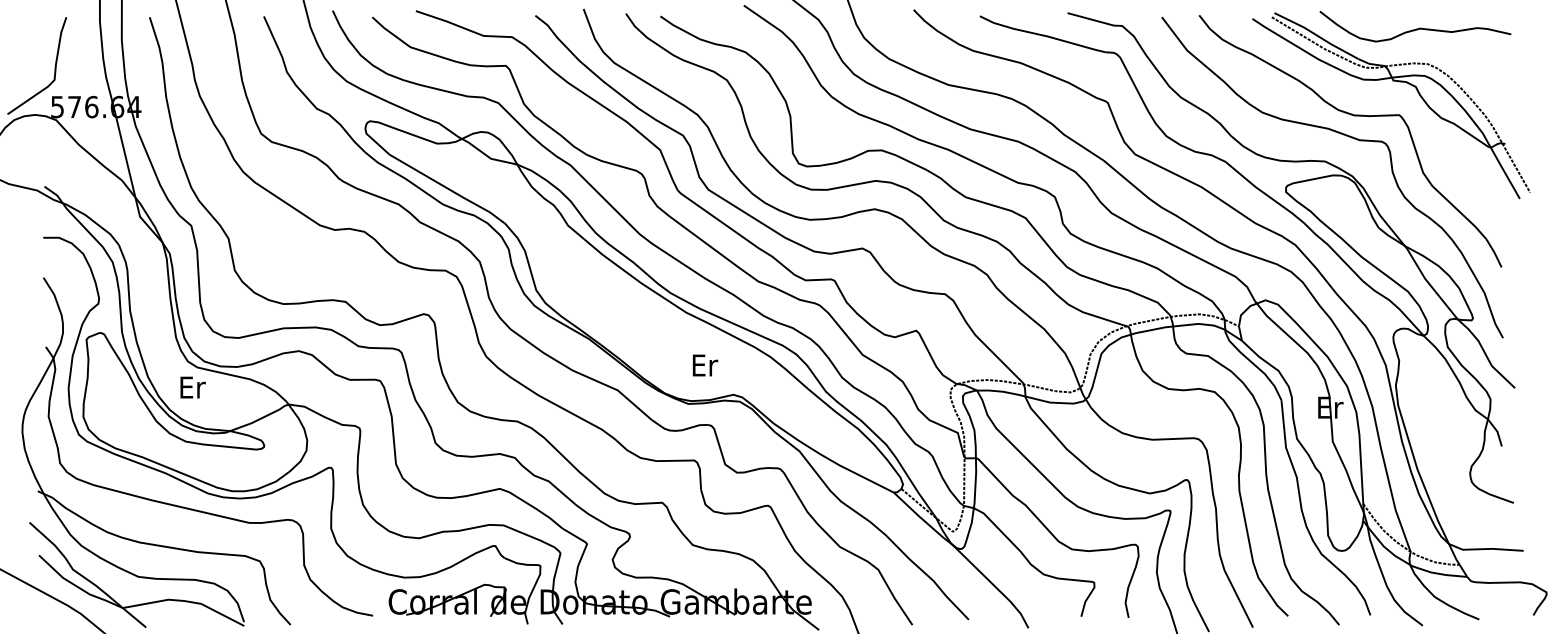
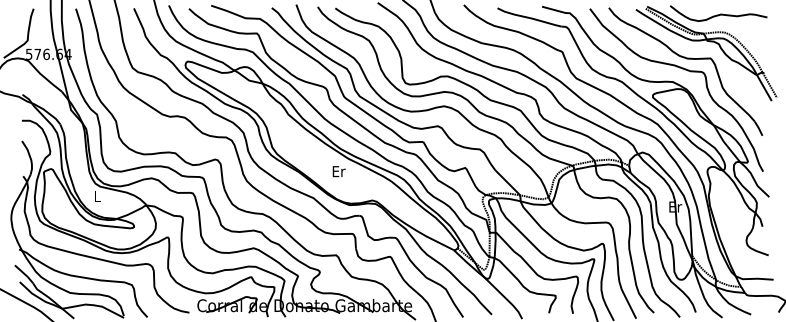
text: (704, 365) -> (338, 171), moved
text: (192, 386) -> (97, 196), Er -> L

